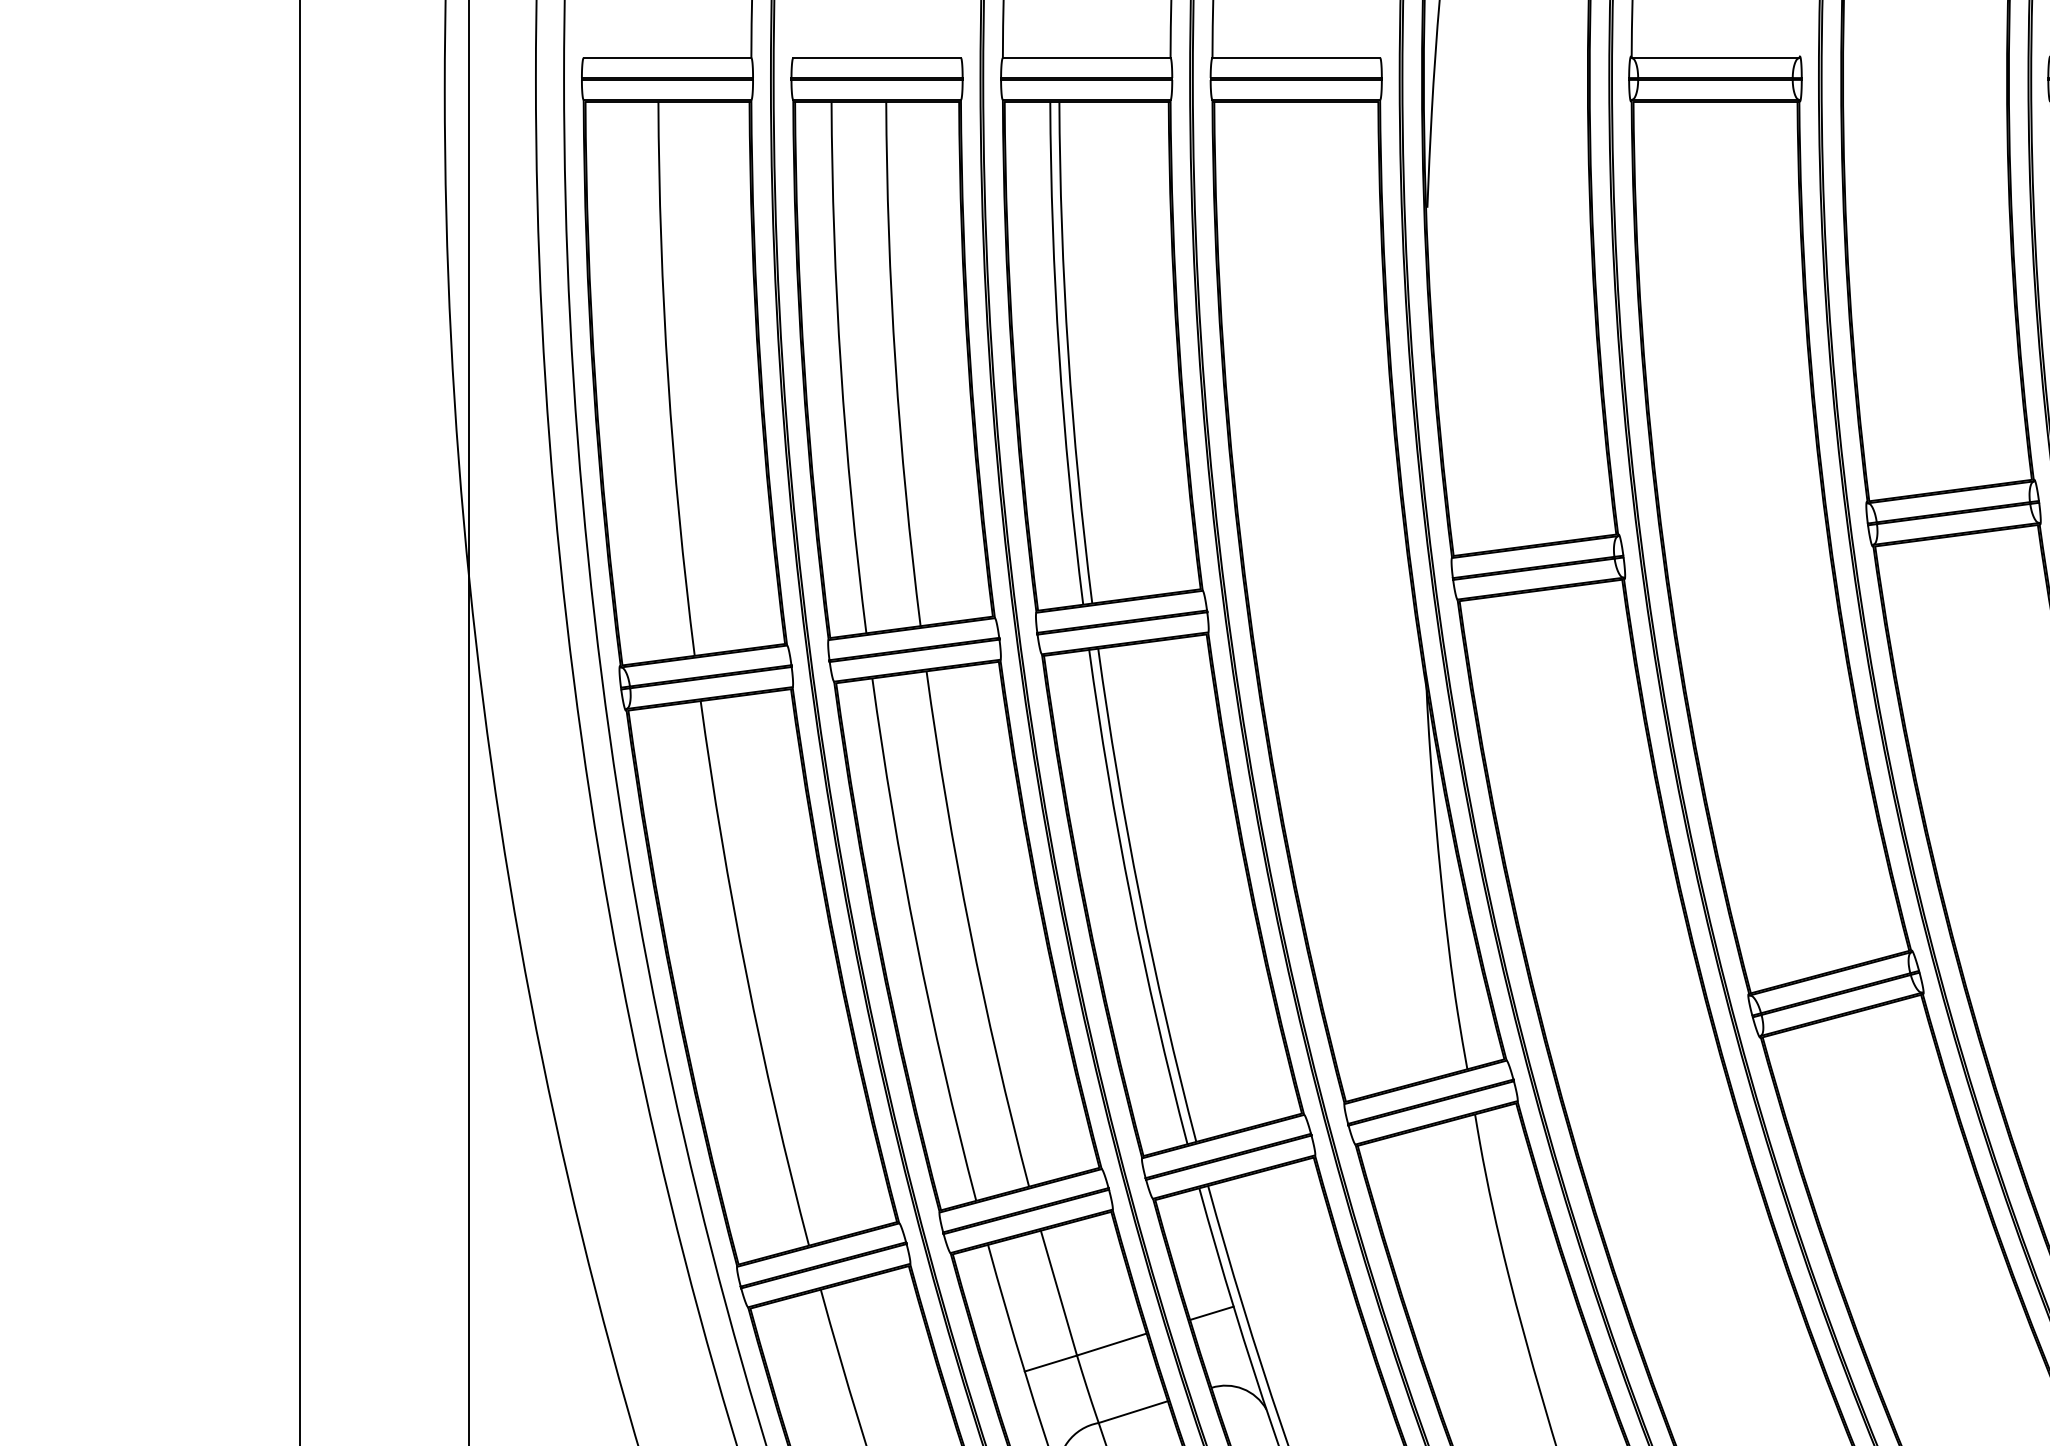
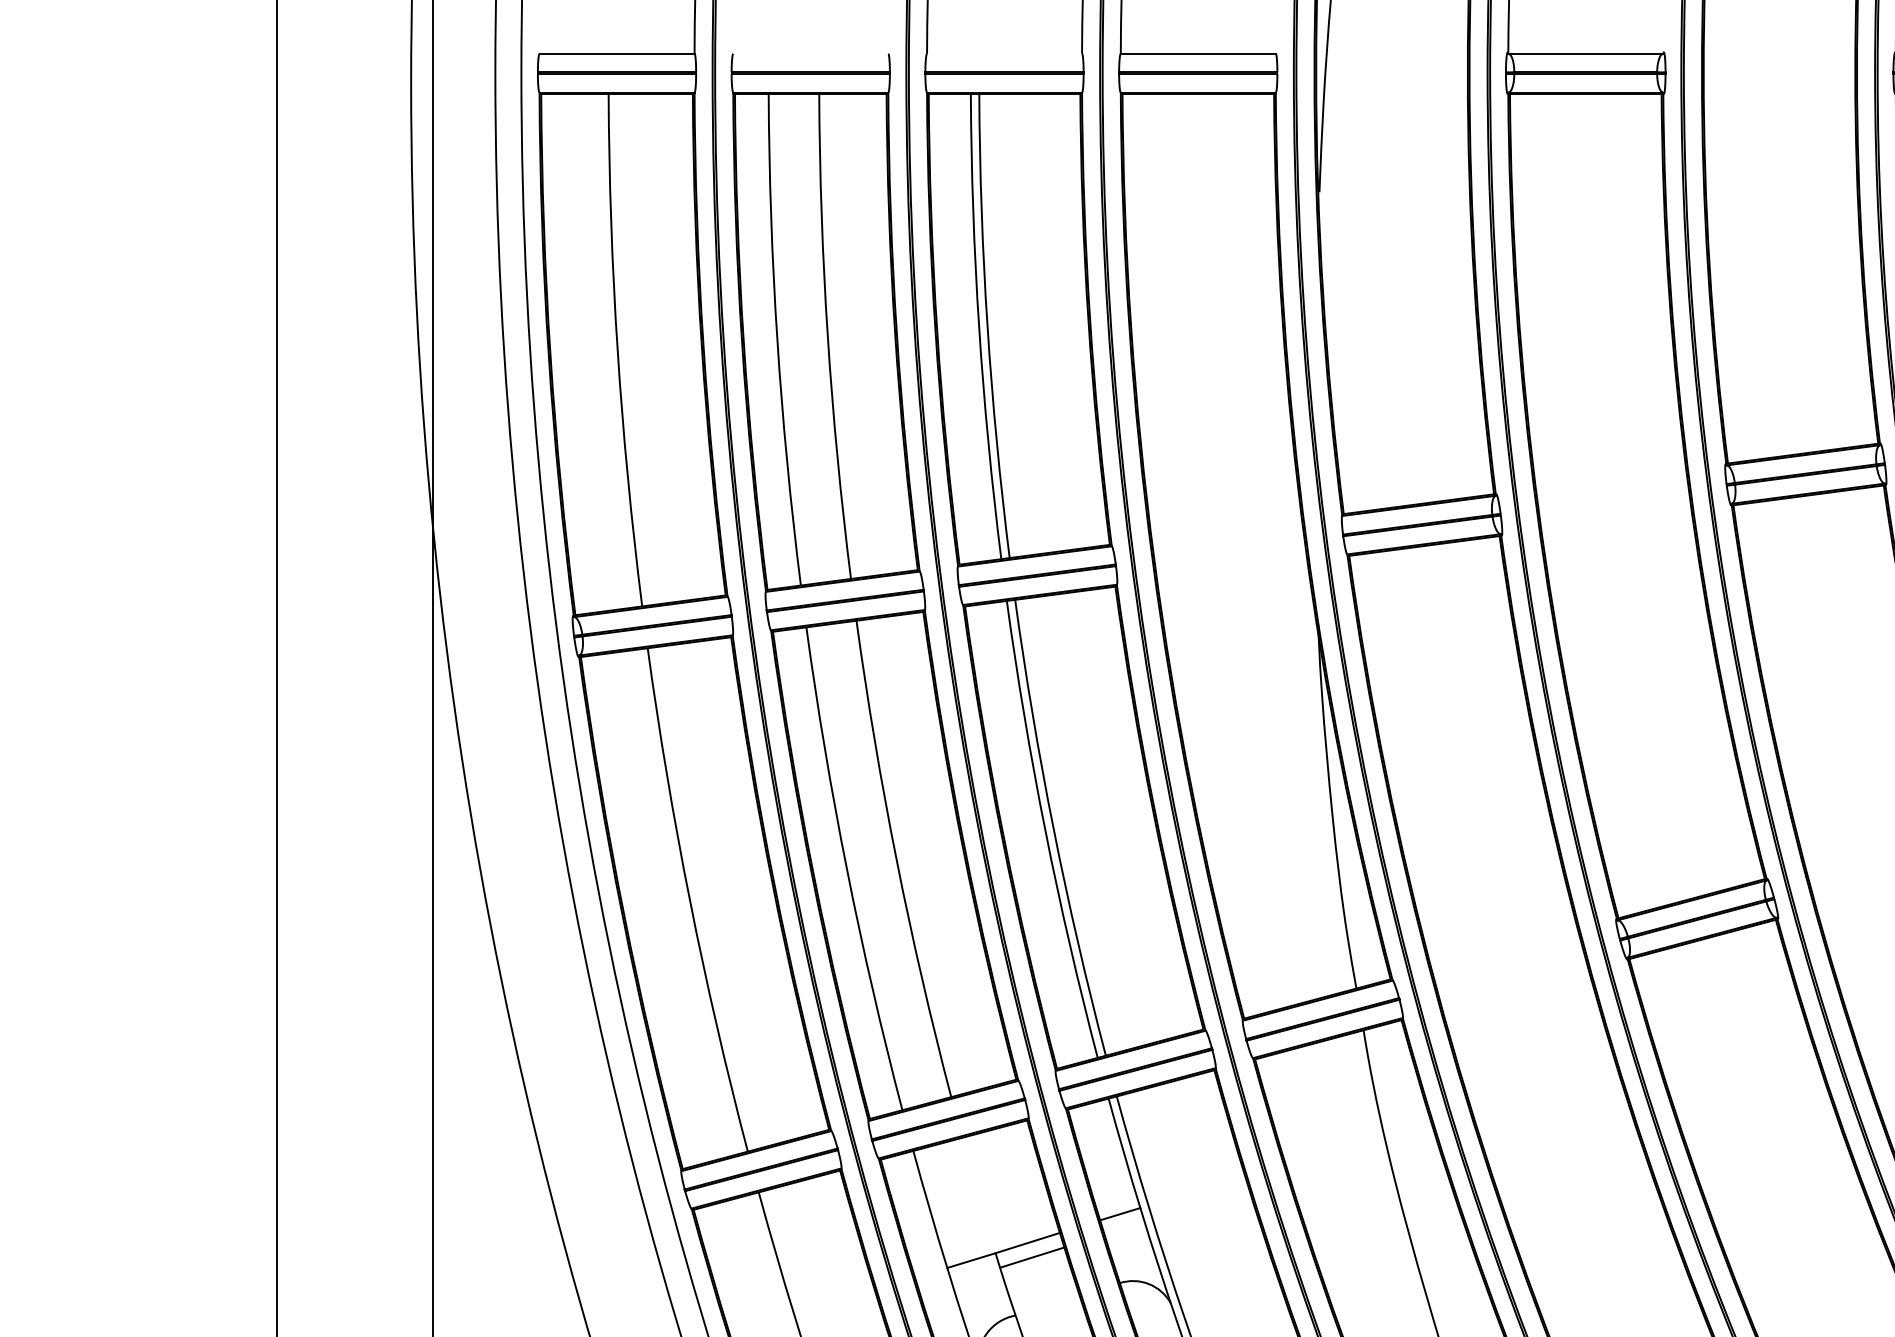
line: (876, 57) -> (810, 53), removed
line: (1086, 57) -> (1004, 53), removed
line: (1058, 1293) -> (978, 1195), removed
line: (1133, 1412) -> (1032, 1257), moved

